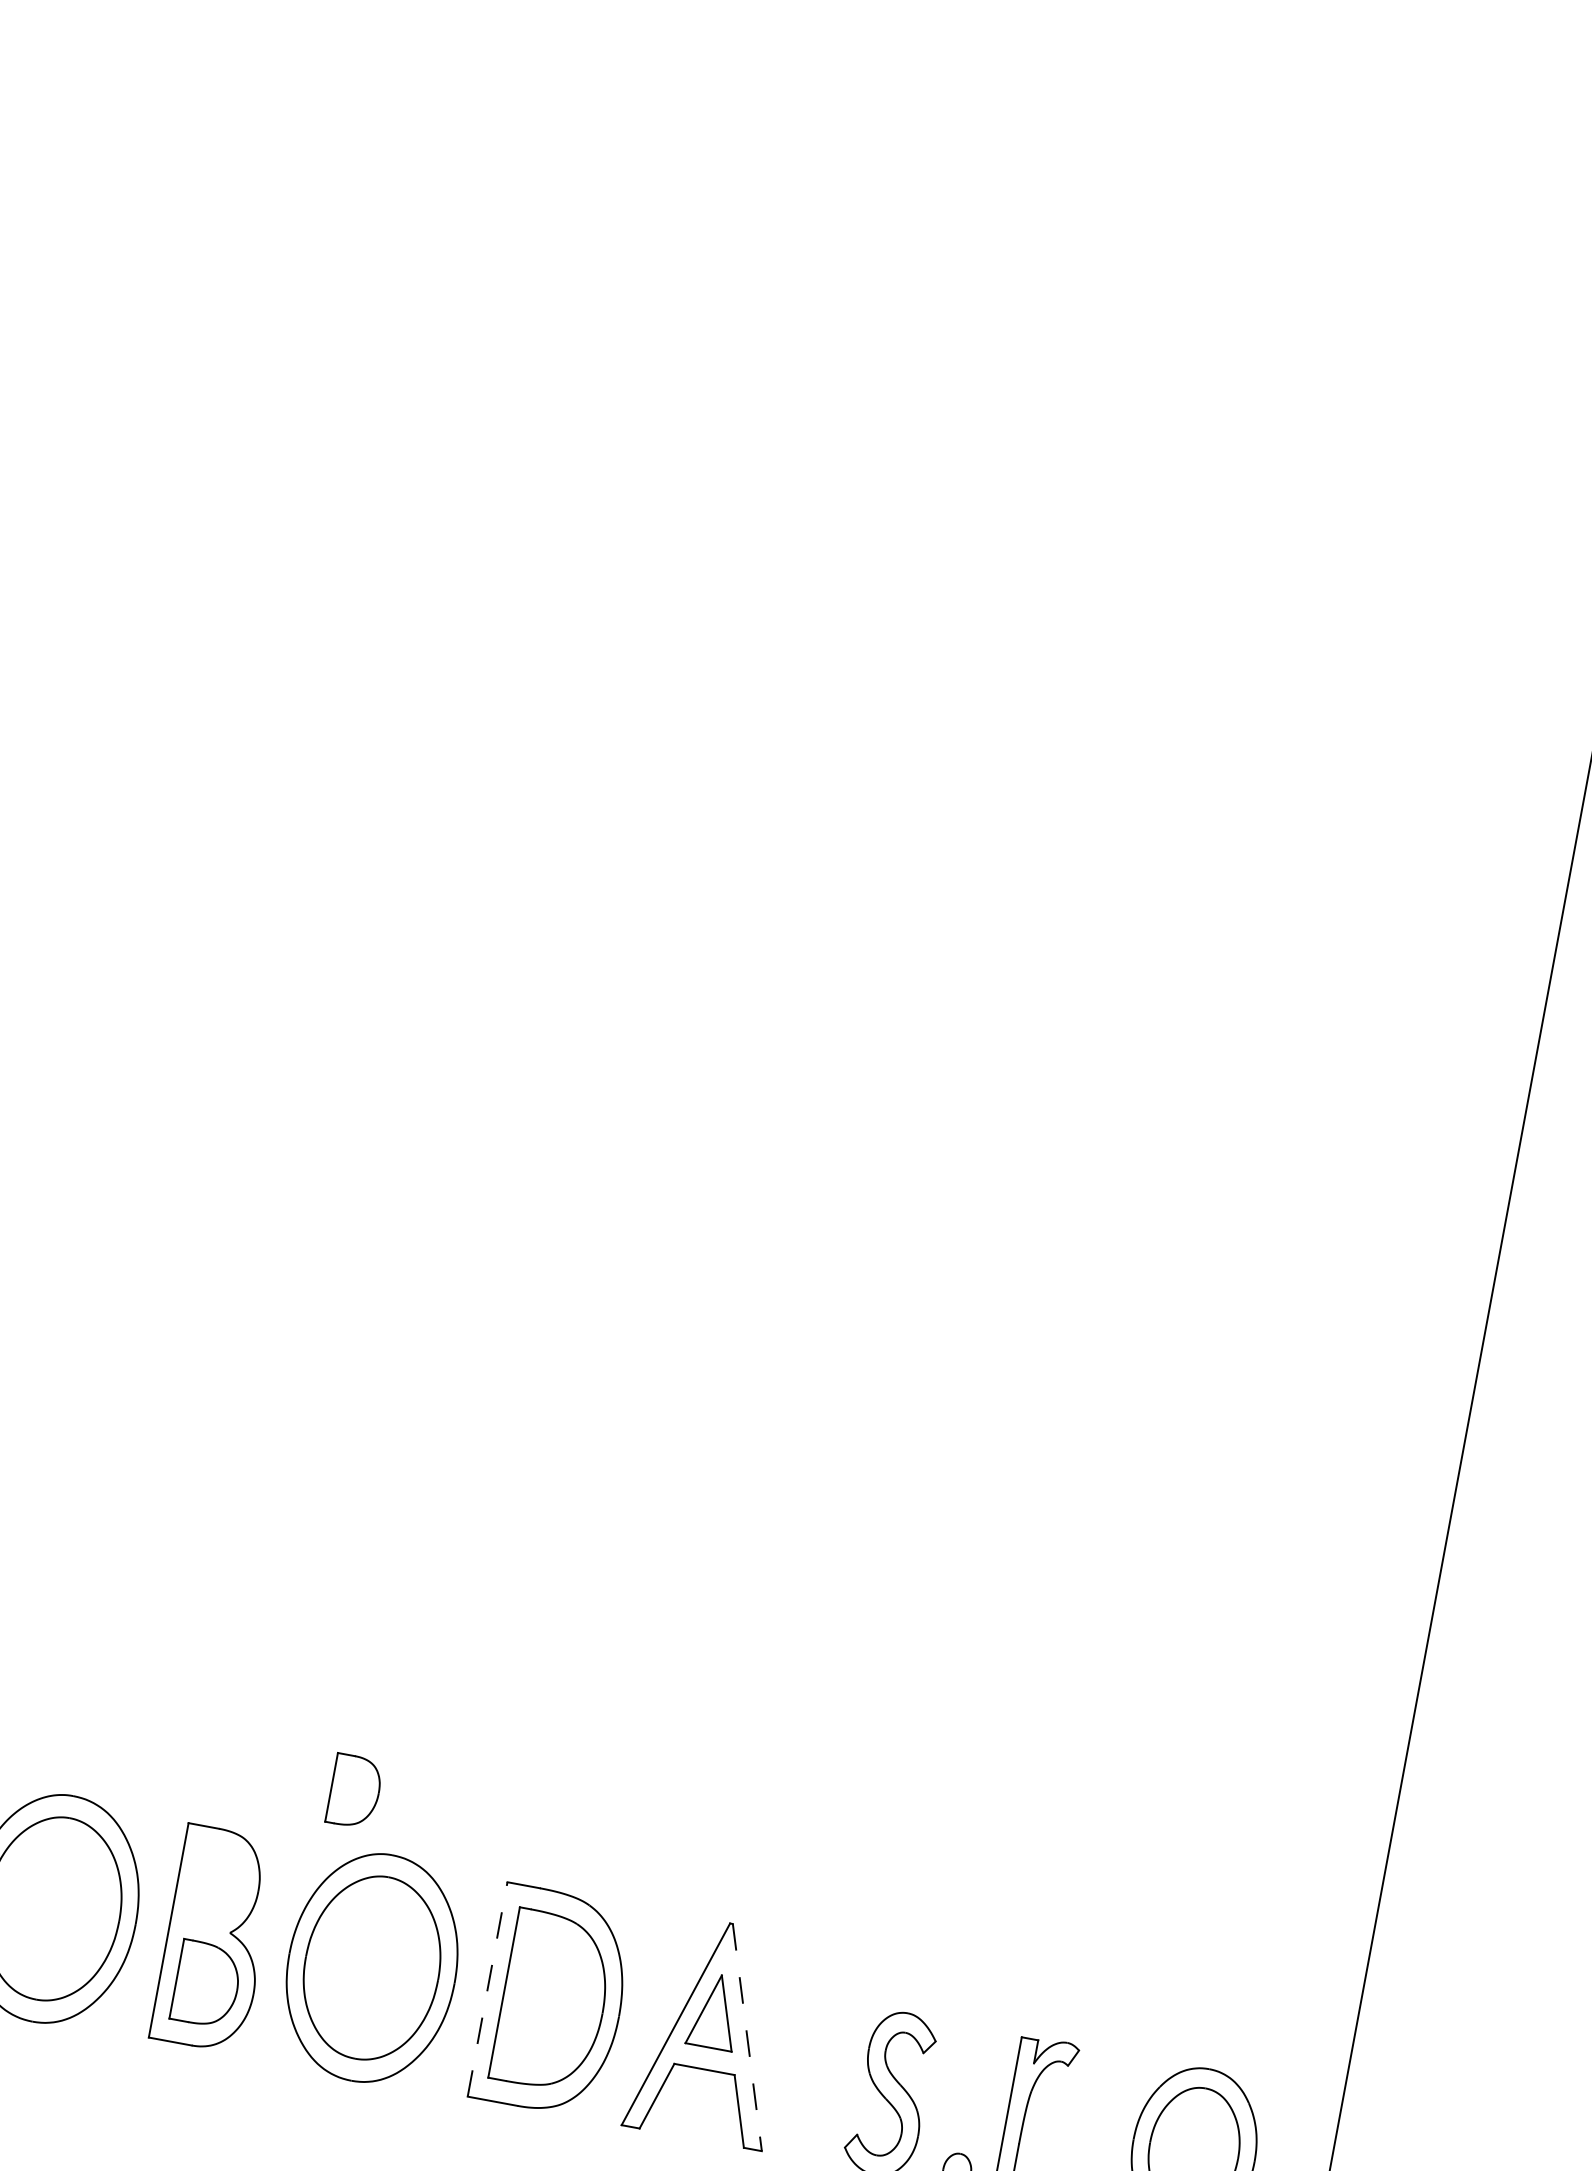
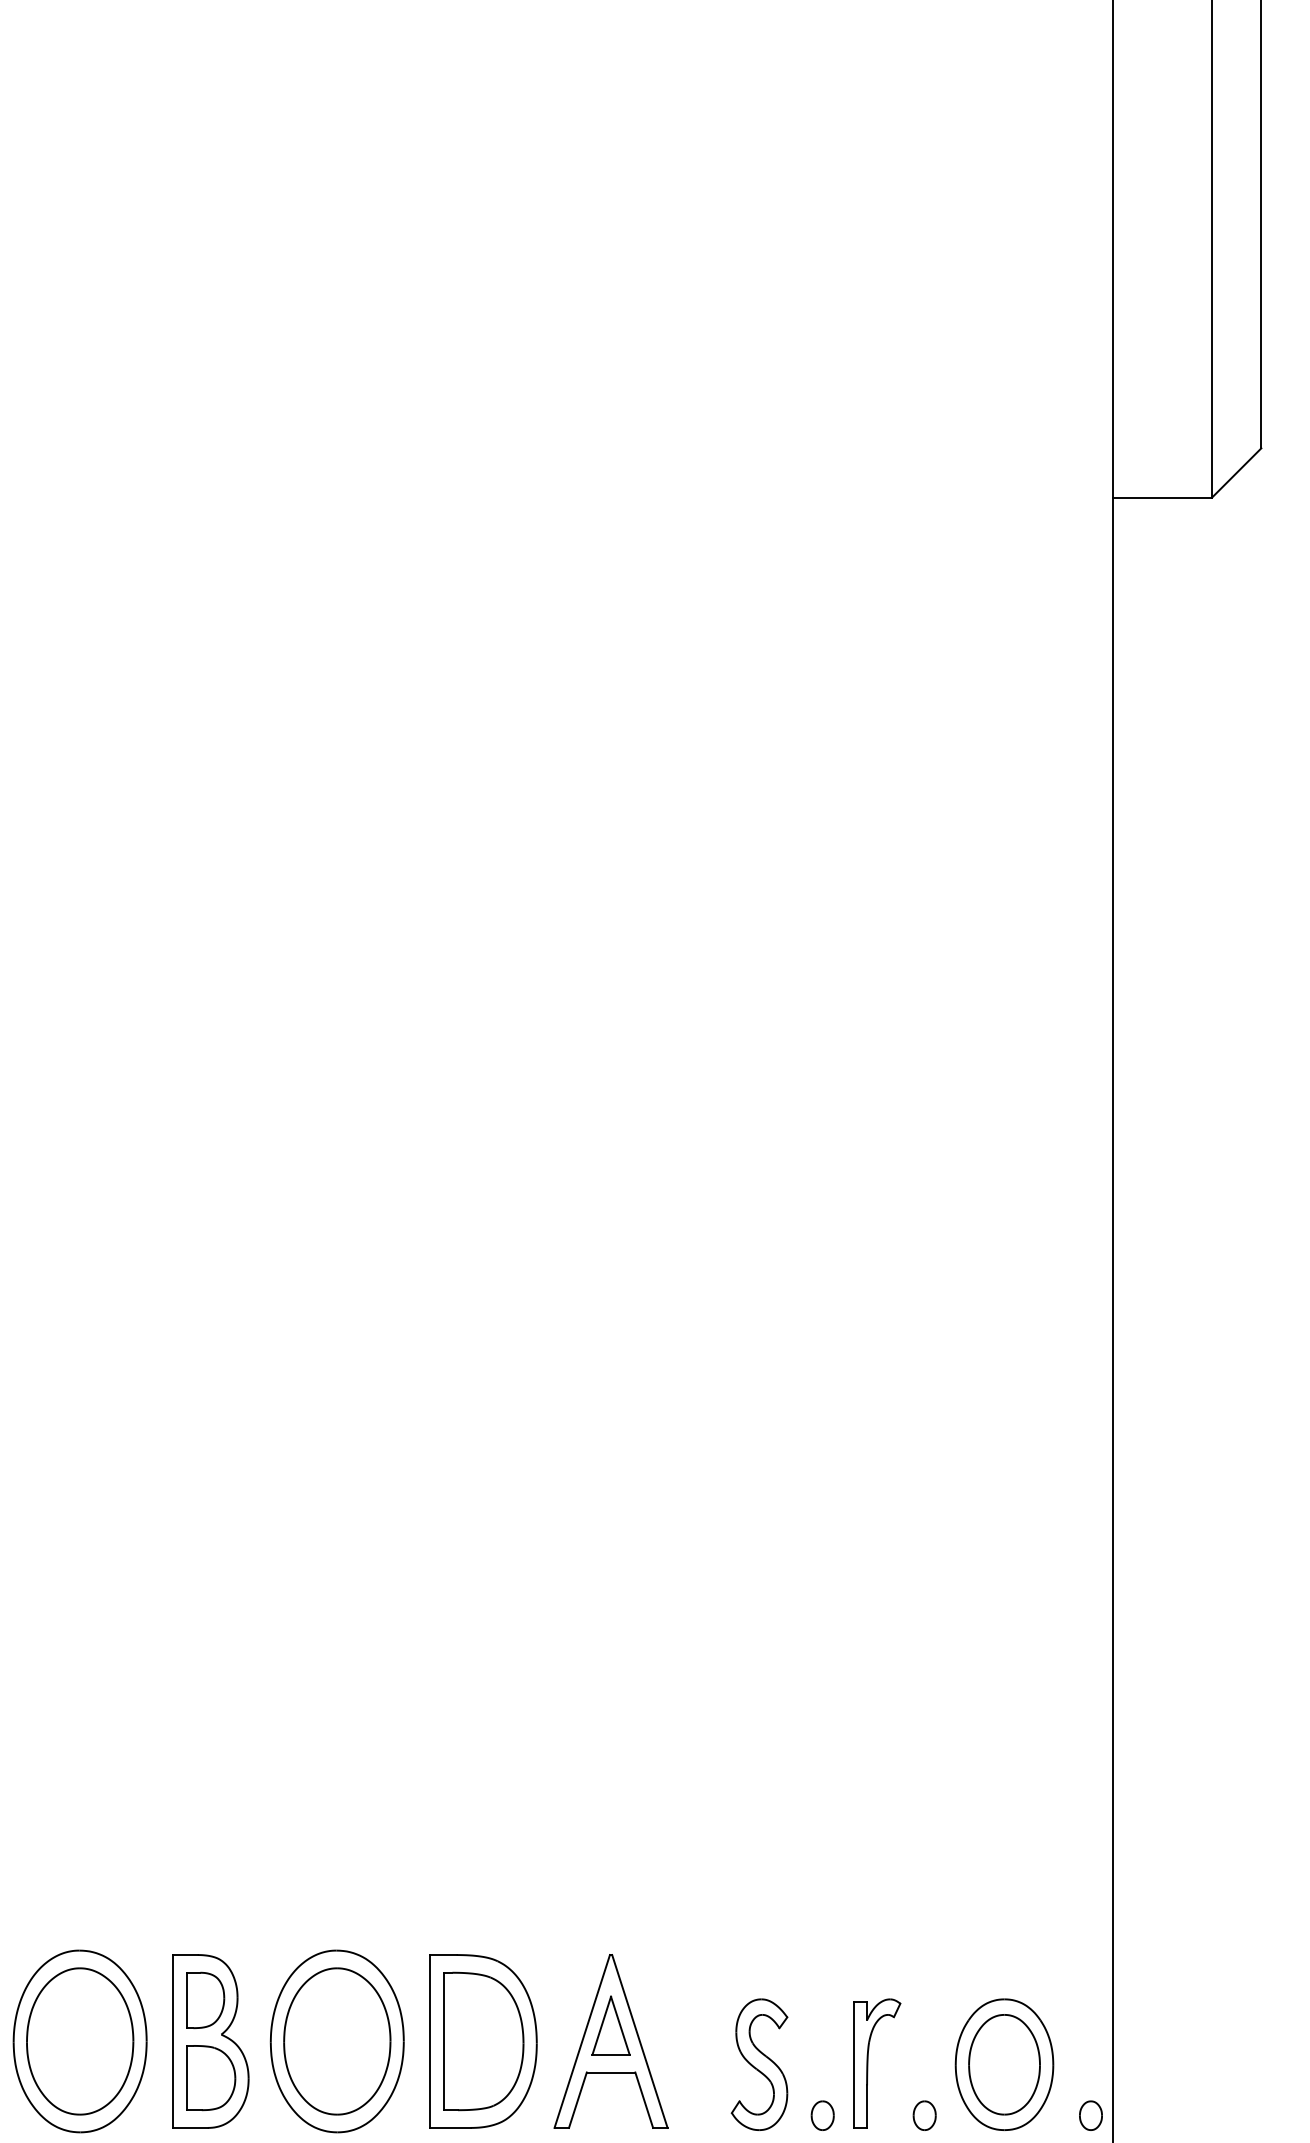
part: (355, 1791) -> (205, 2000), moved
line: (487, 1988) -> (430, 2040), dashed -> solid
line: (746, 2037) -> (639, 2041), dashed -> solid

